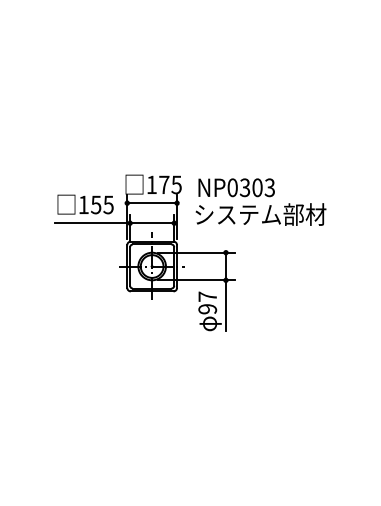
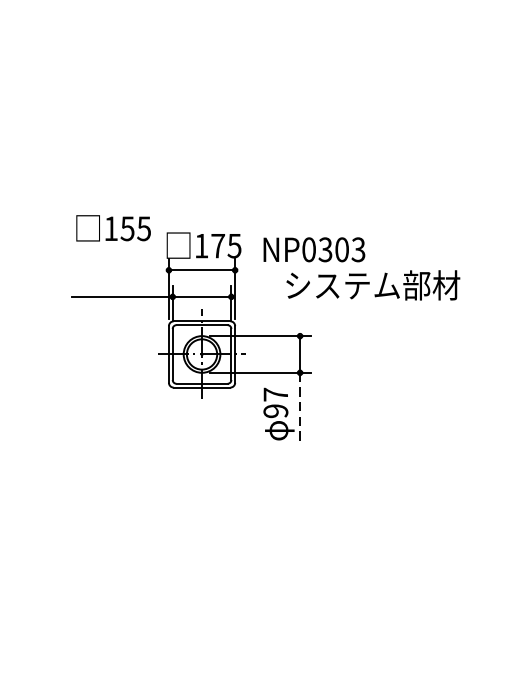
text: (85, 204) -> (113, 228), moved
text: (260, 214) -> (372, 285), moved
line: (225, 306) -> (299, 407), solid -> dashed

